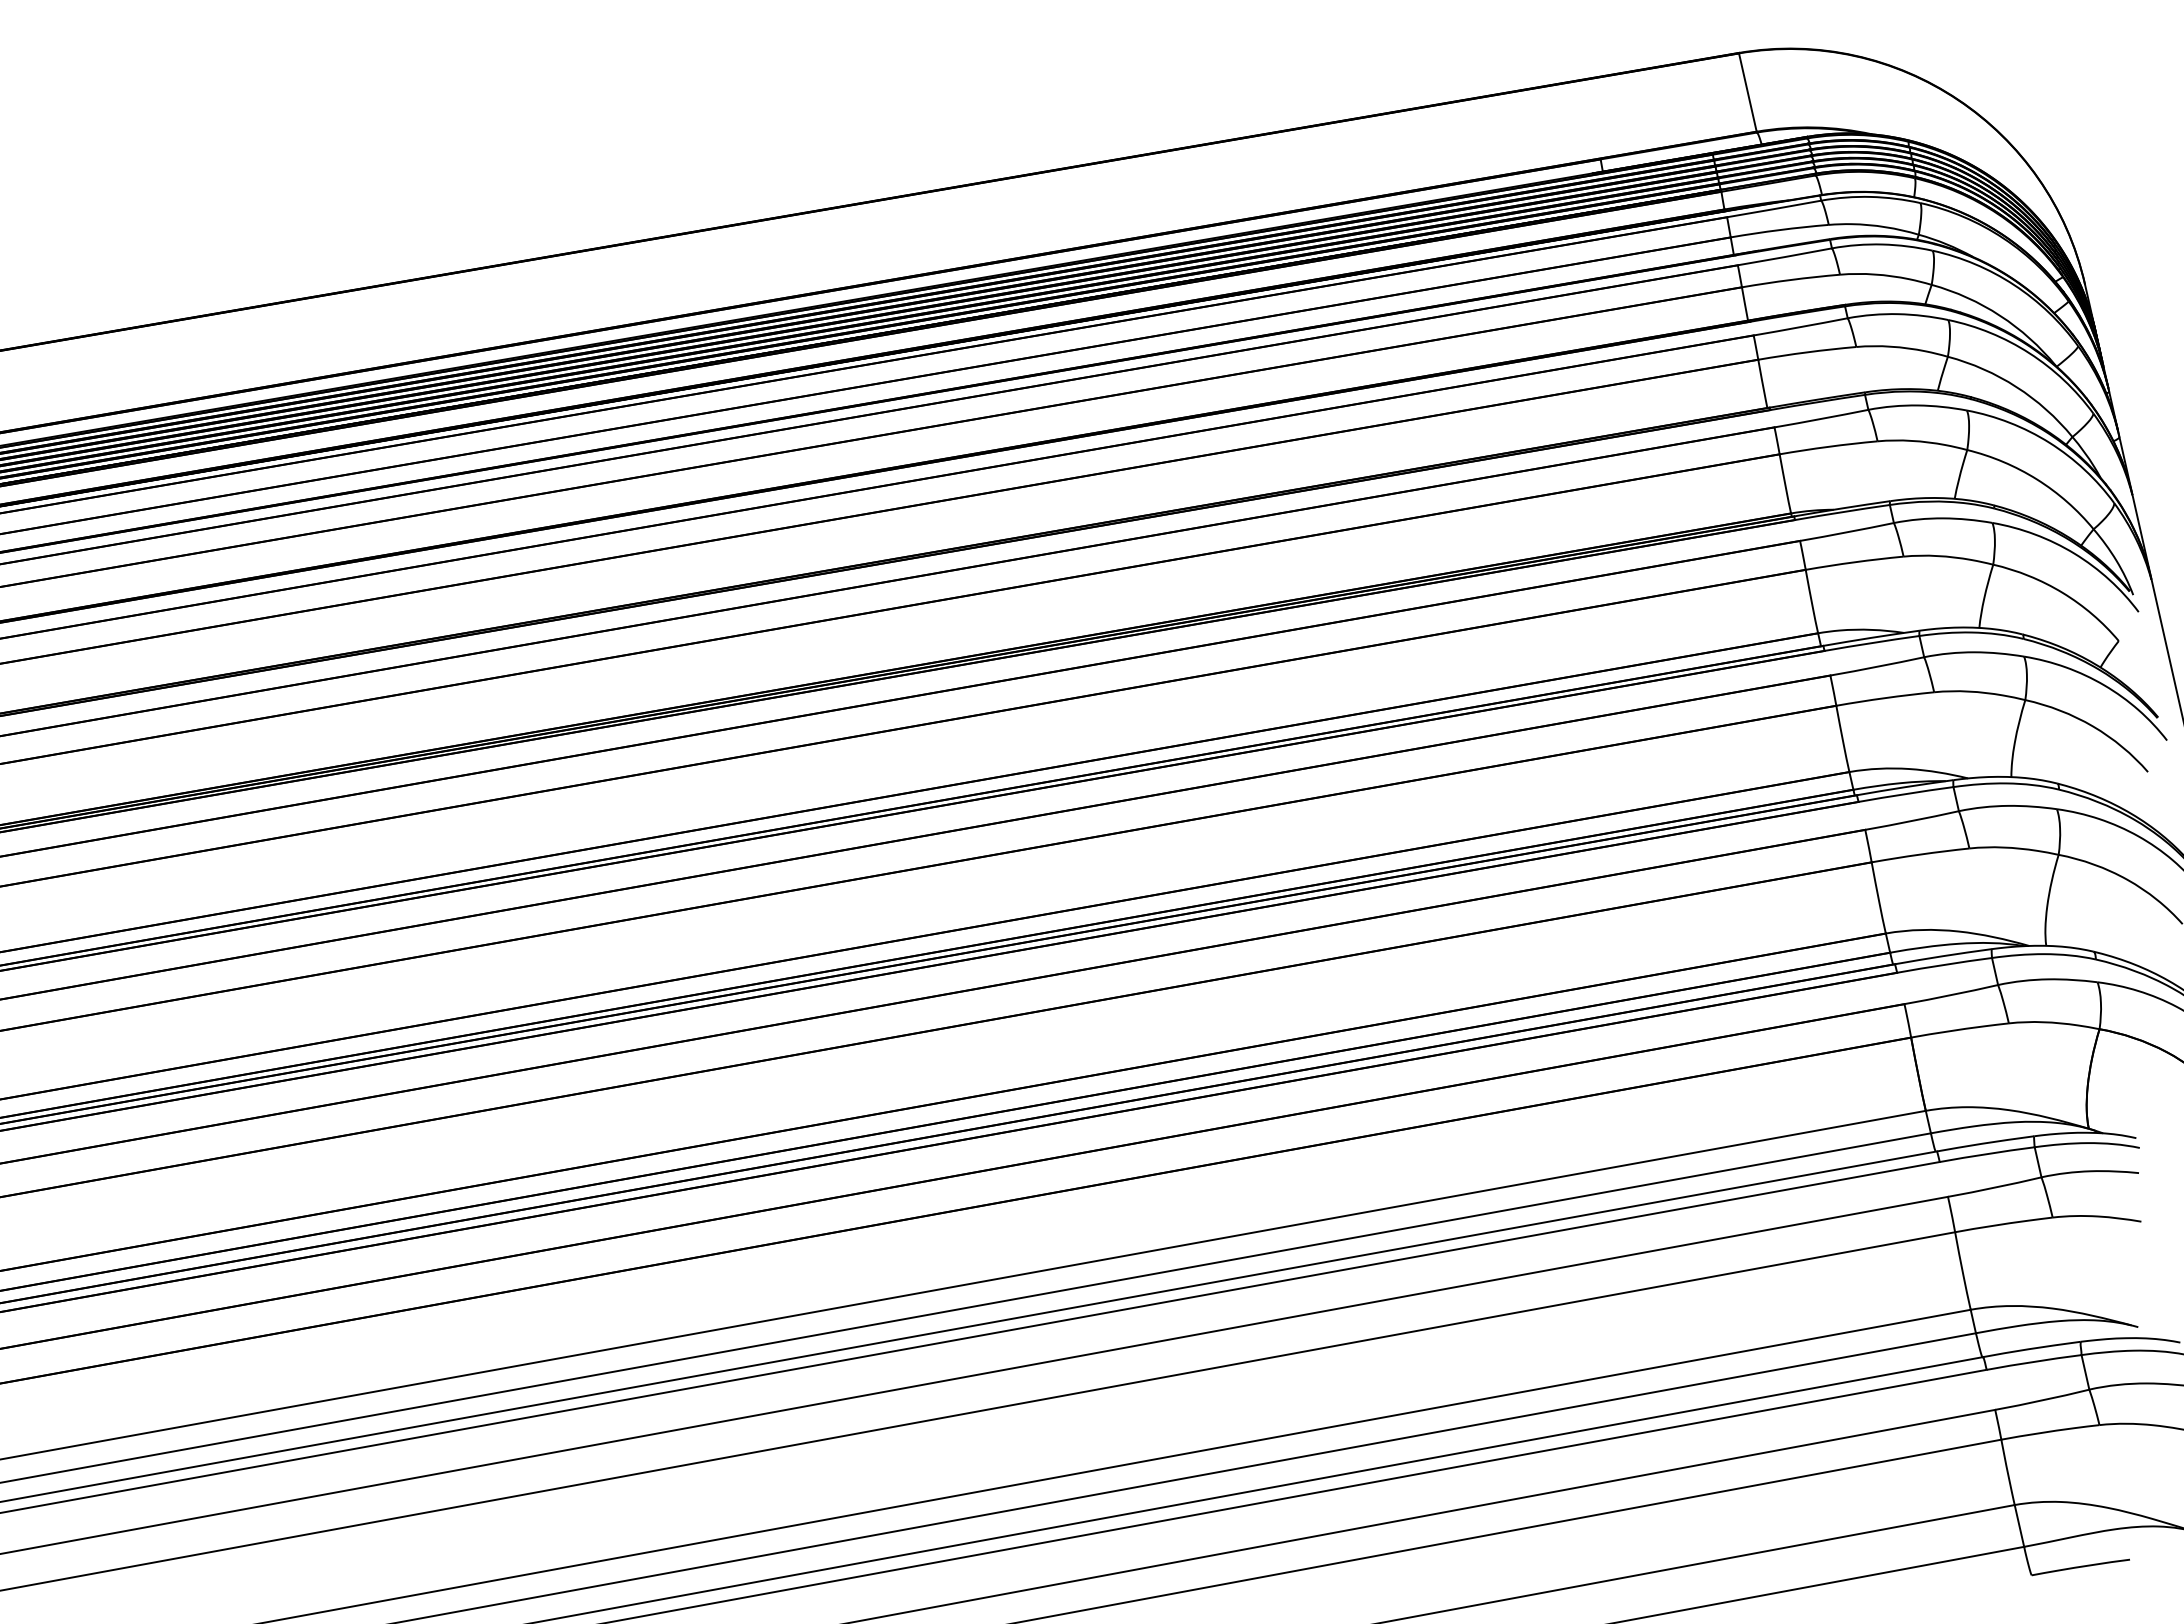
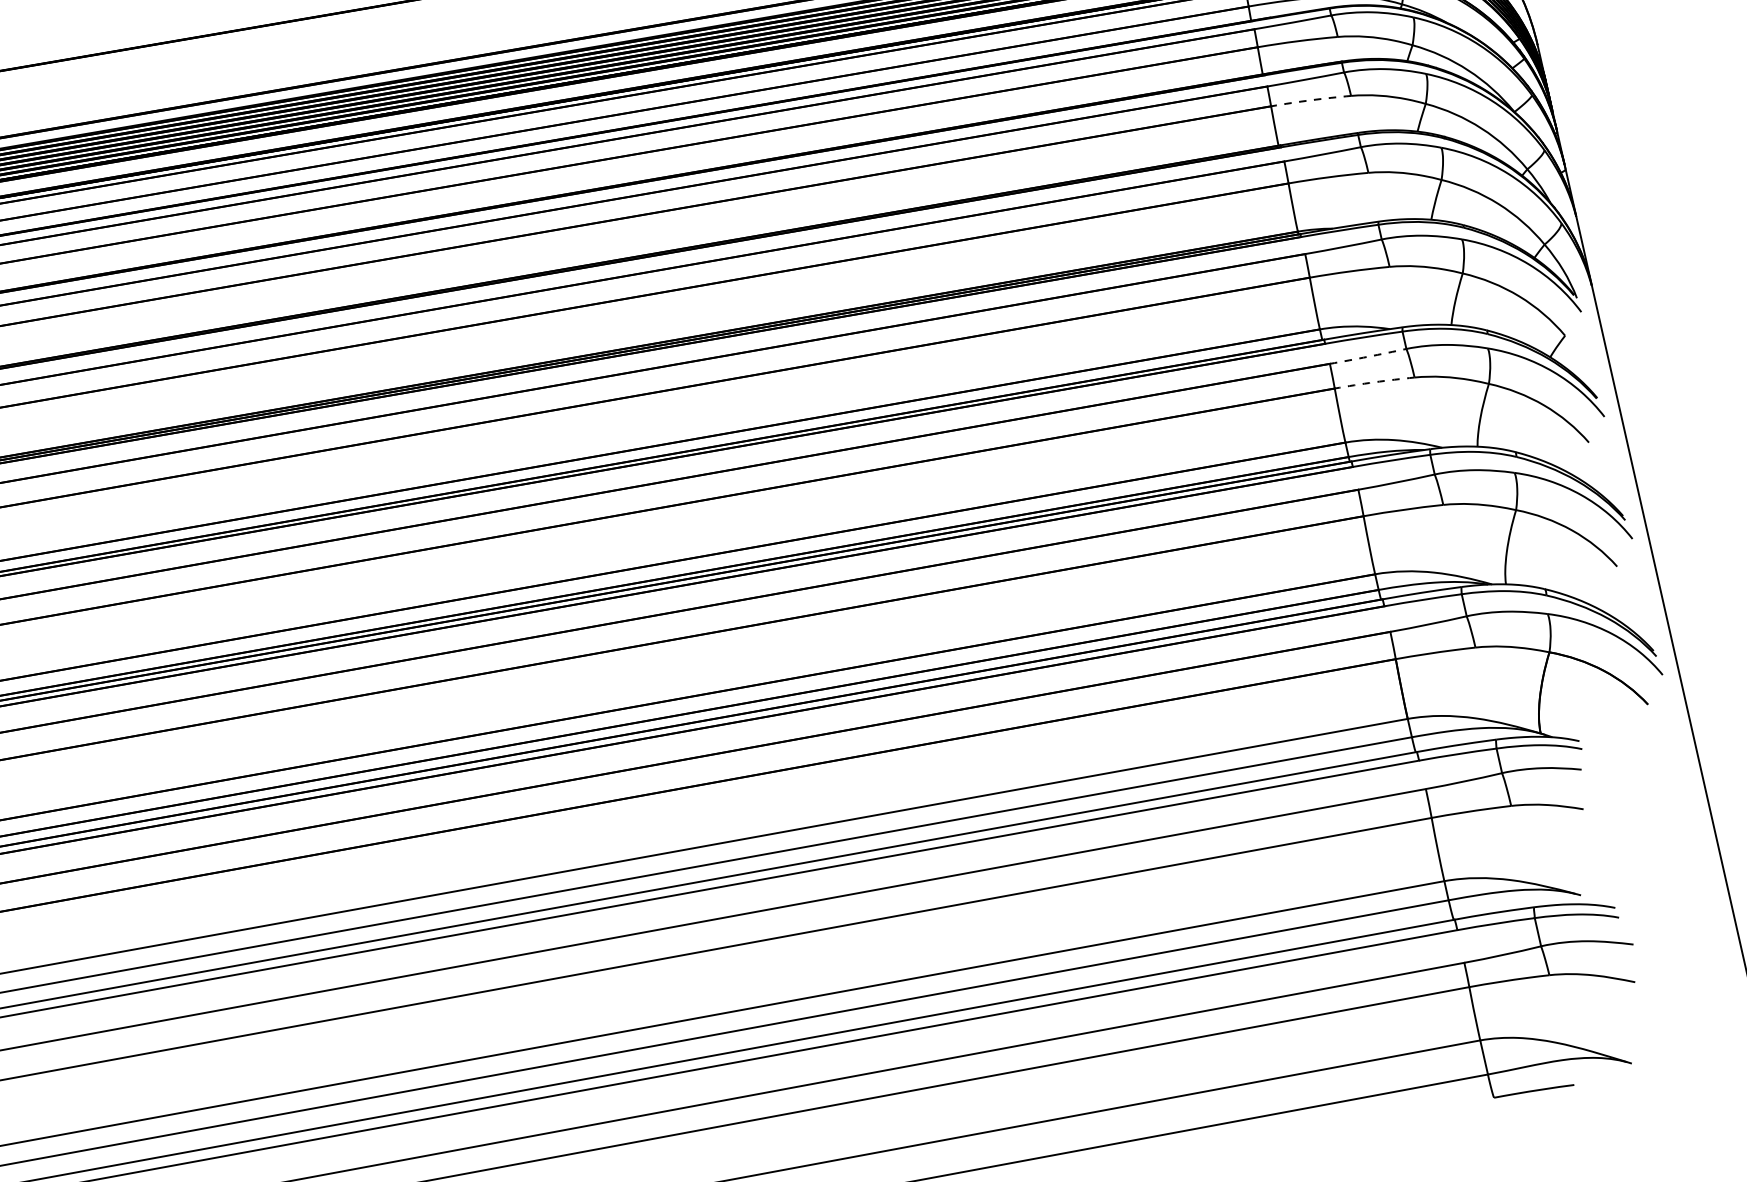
arc: (1807, 352) -> (1311, 100), solid -> dashed
arc: (1877, 666) -> (1368, 356), solid -> dashed
arc: (1885, 698) -> (1374, 382), solid -> dashed

